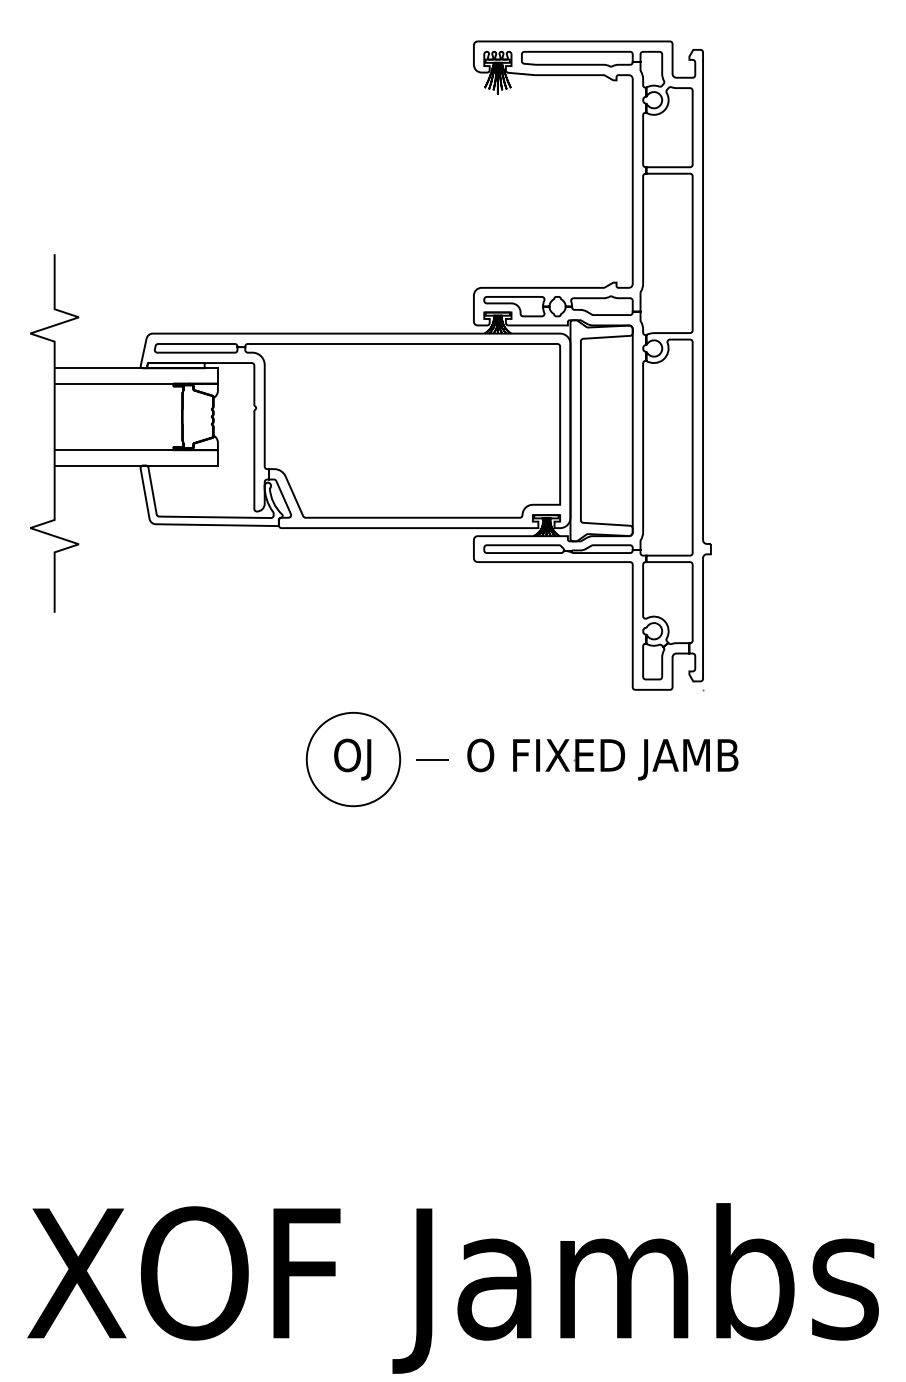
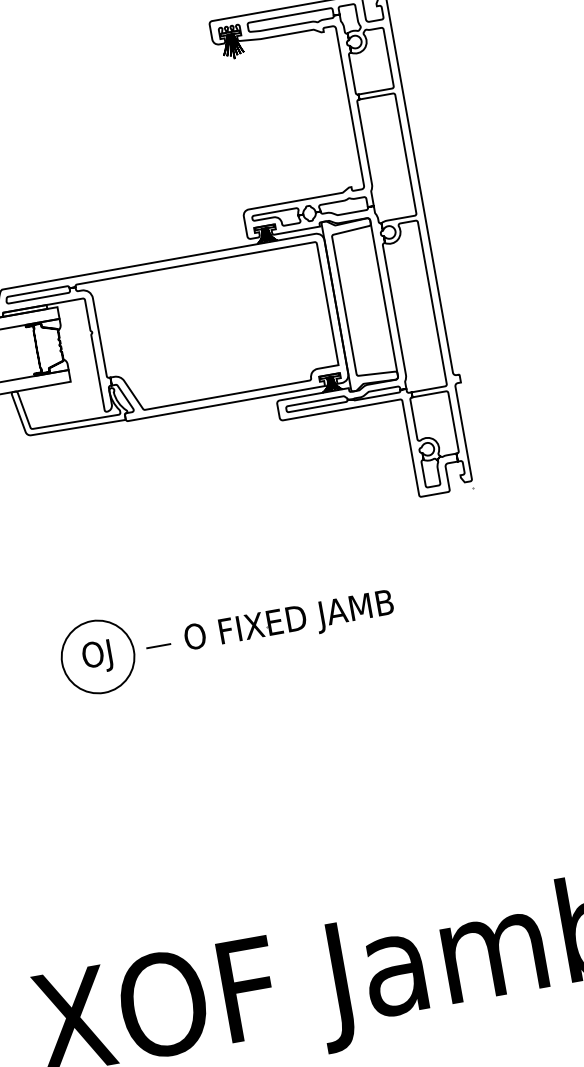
part: (521, 759) -> (226, 634), moved

